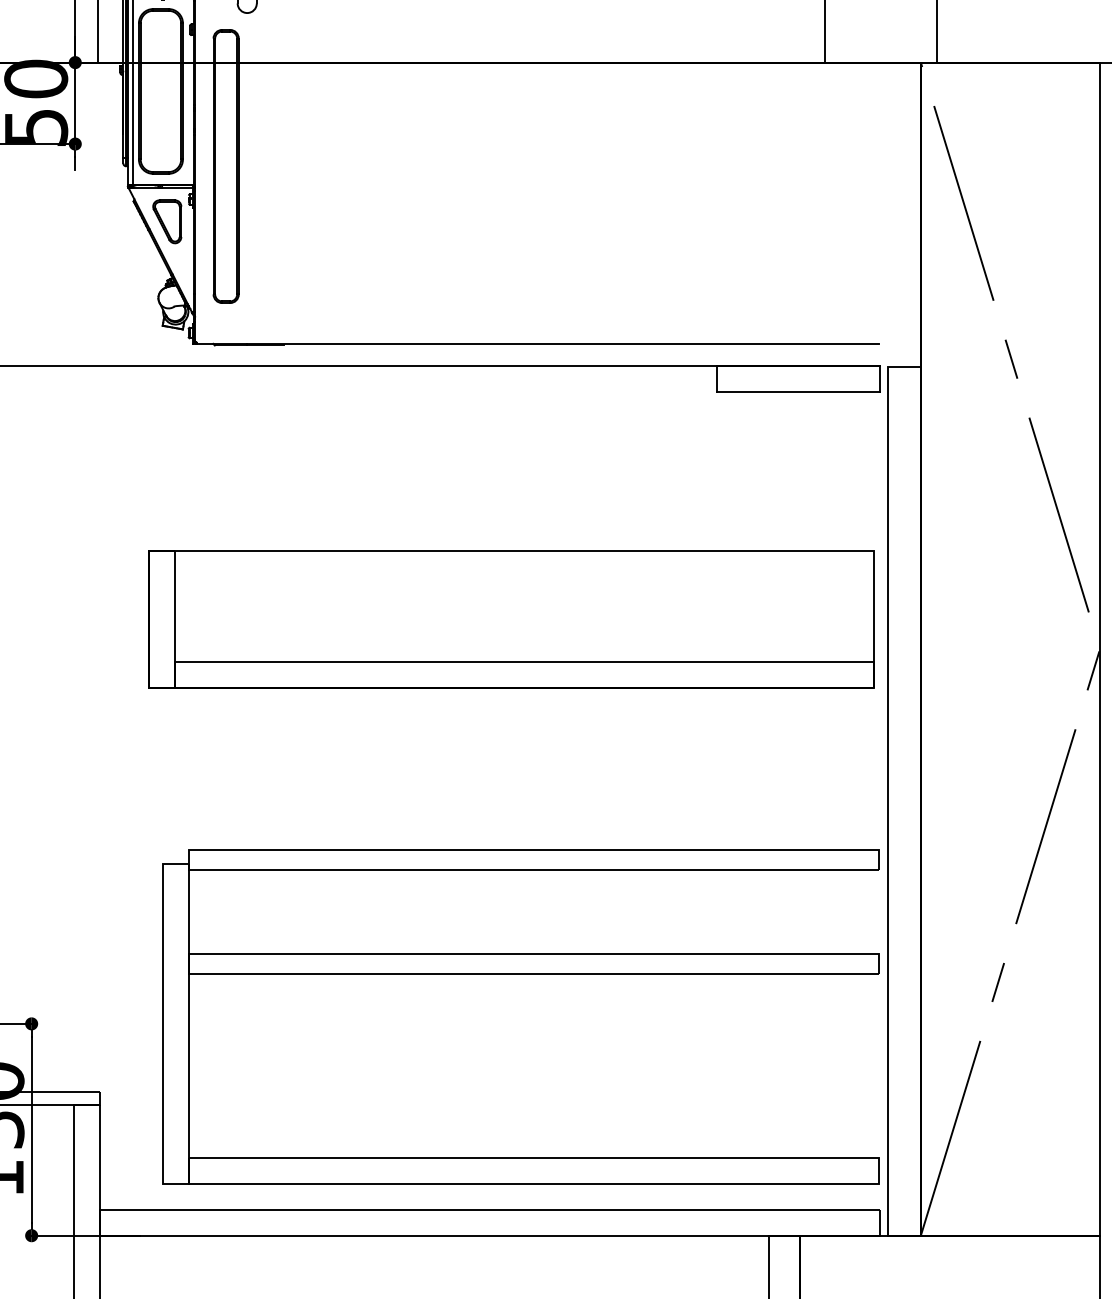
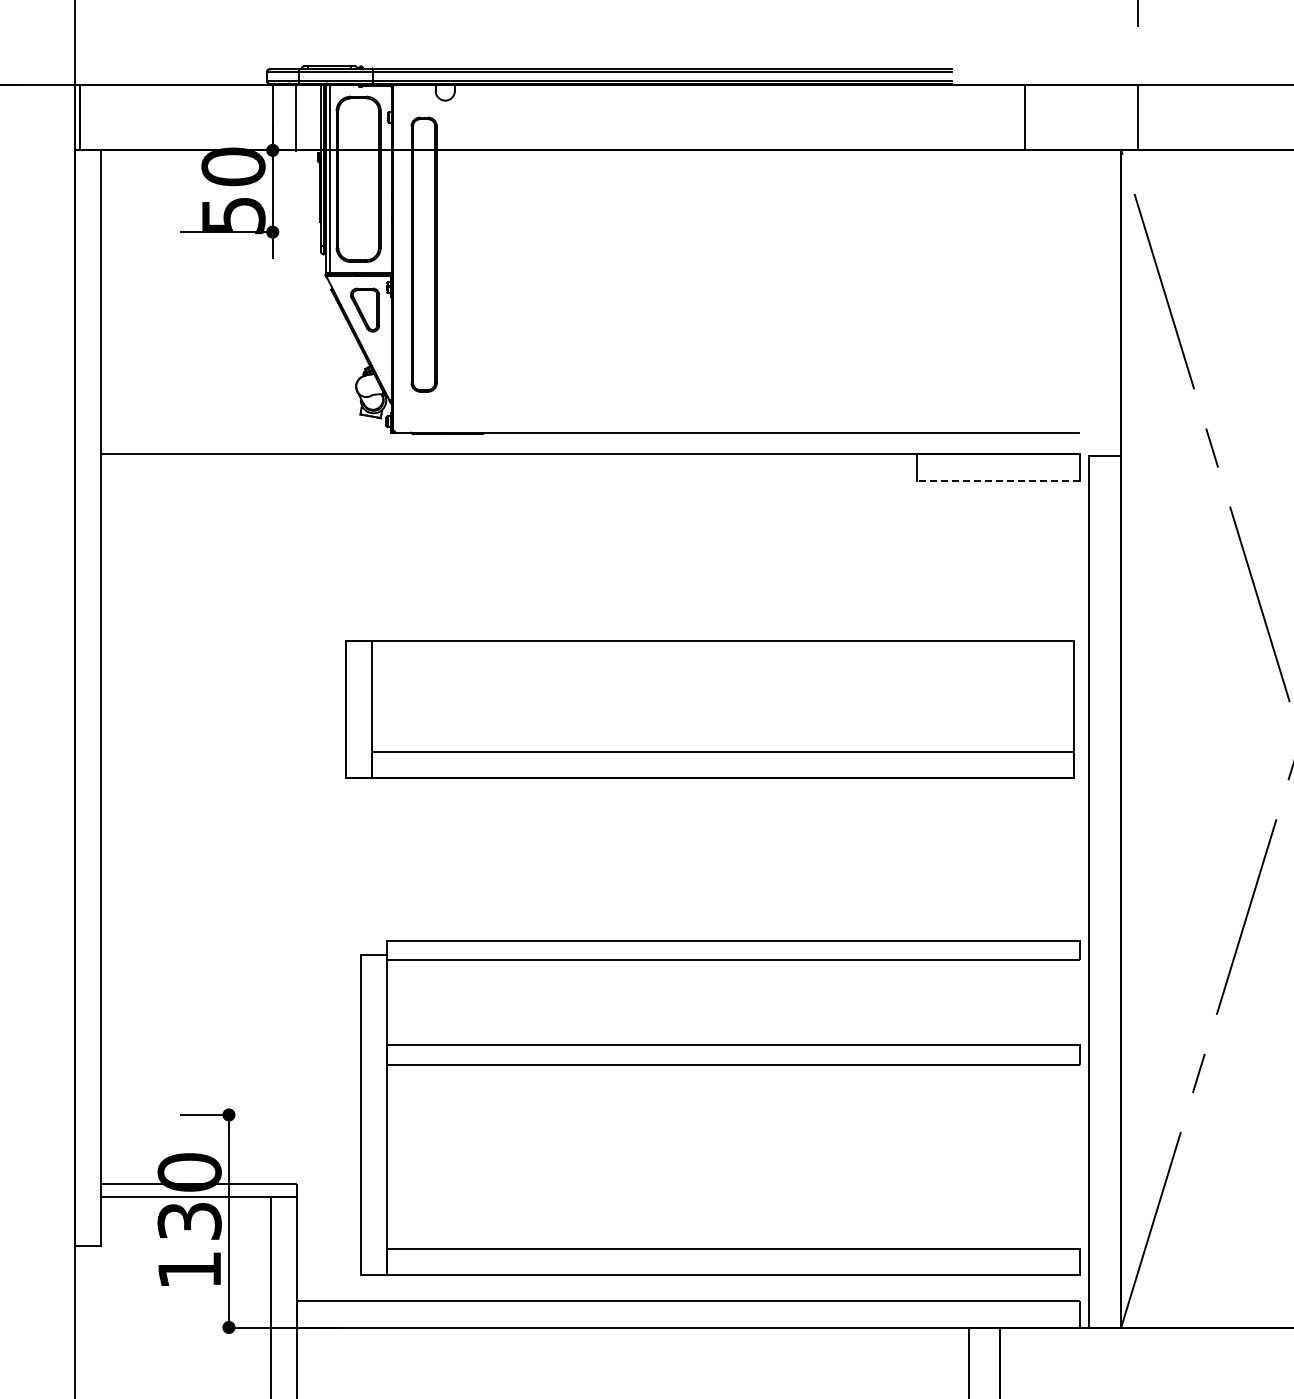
line: (798, 391) -> (998, 480), solid -> dashed

